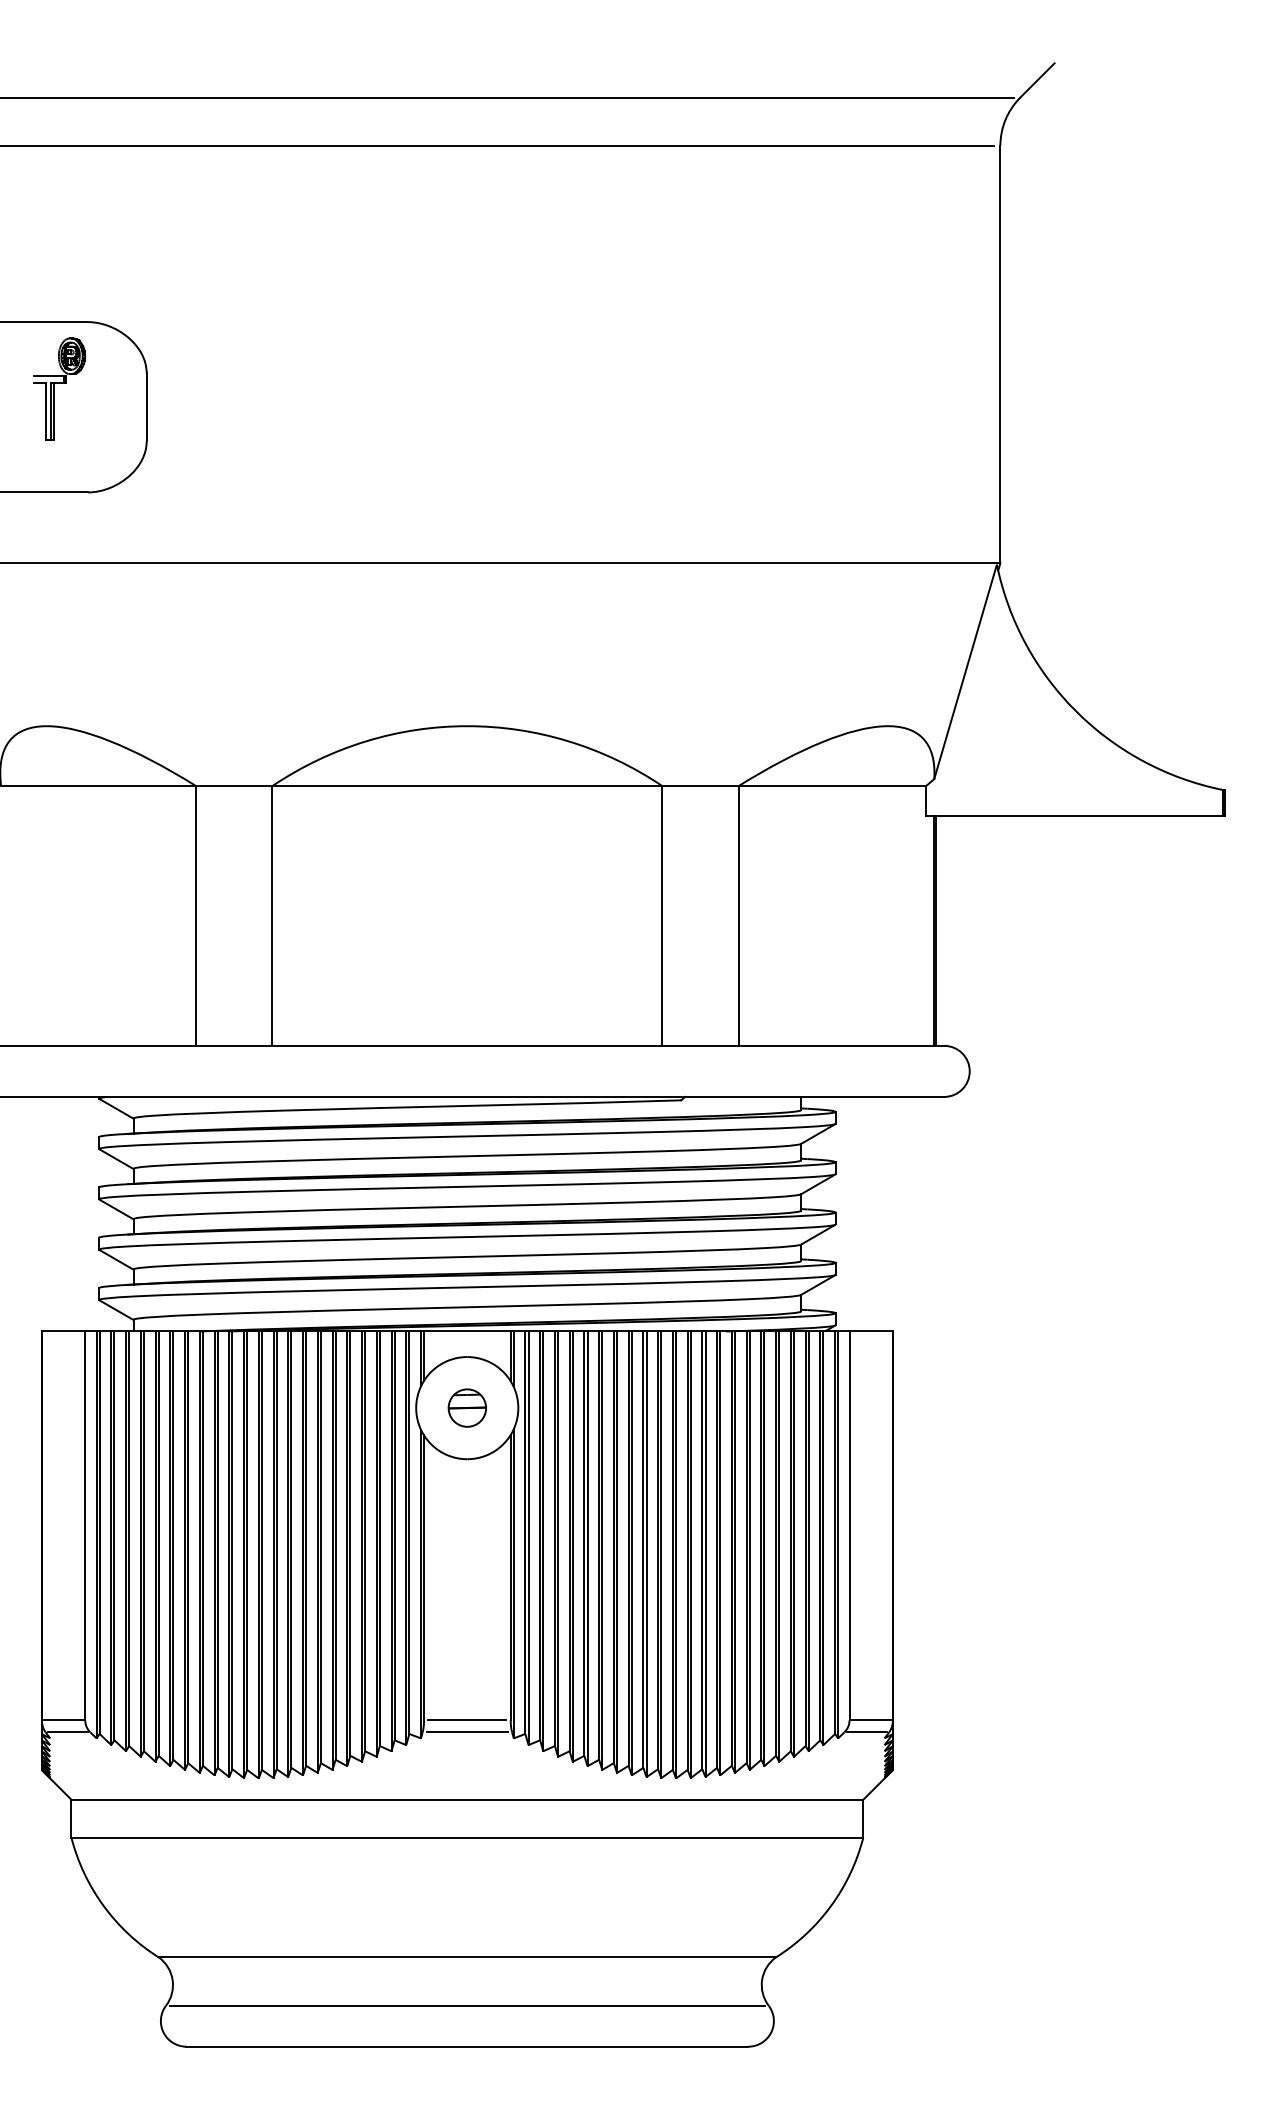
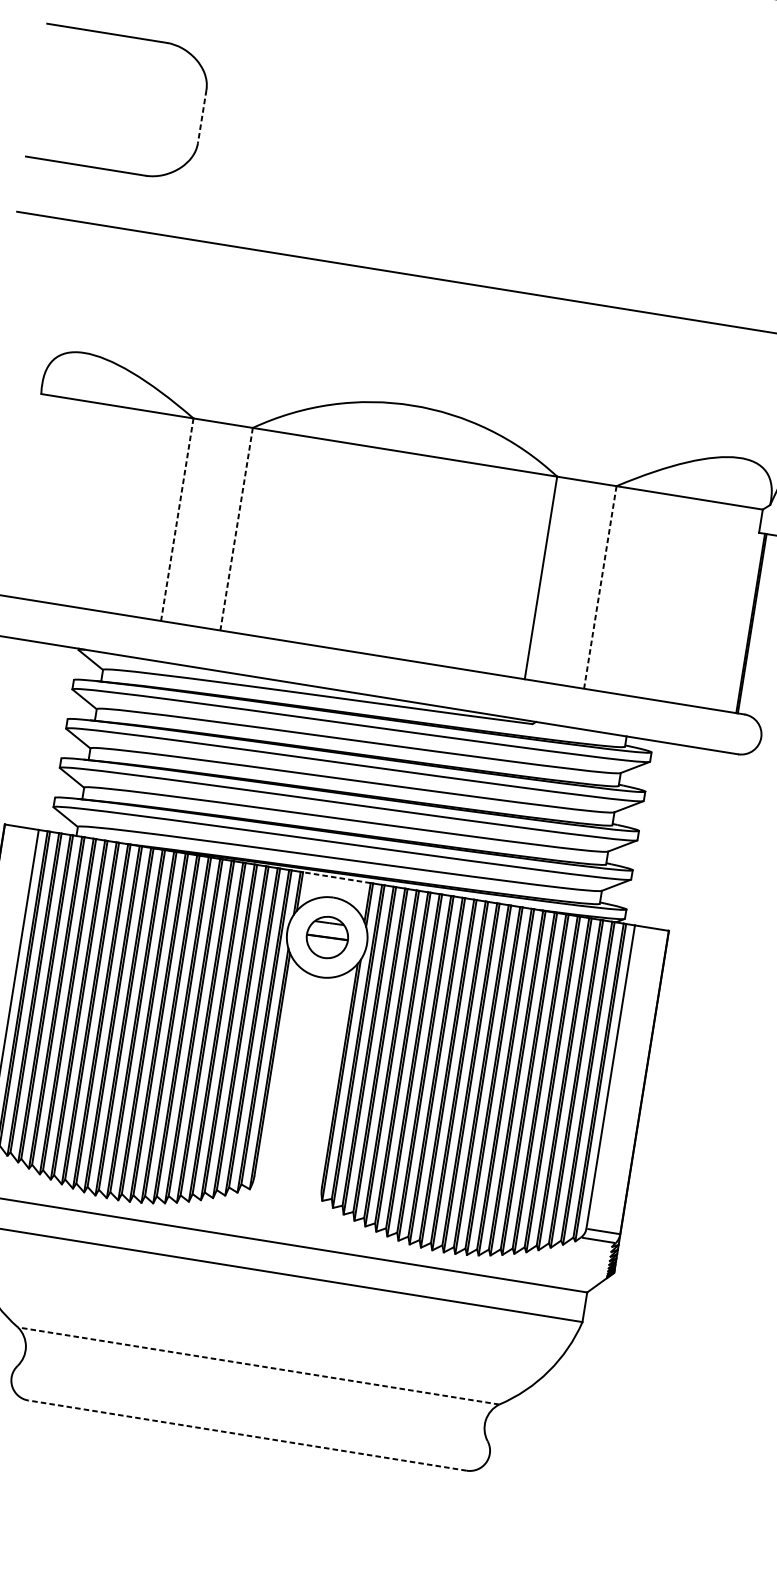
part: (59, 388) -> (136, 91), removed
line: (146, 407) -> (202, 116), solid -> dashed
line: (196, 916) -> (177, 520), solid -> dashed
line: (272, 916) -> (236, 529), solid -> dashed
line: (738, 916) -> (600, 587), solid -> dashed
line: (466, 1331) -> (336, 877), solid -> dashed
part: (466, 1407) -> (326, 936), size x1.4
line: (467, 1720) -> (288, 1181), removed
line: (467, 1732) -> (286, 1190), removed
line: (467, 1957) -> (258, 1366), solid -> dashed
line: (466, 2005) -> (251, 1403), removed
line: (467, 2046) -> (247, 1435), solid -> dashed

